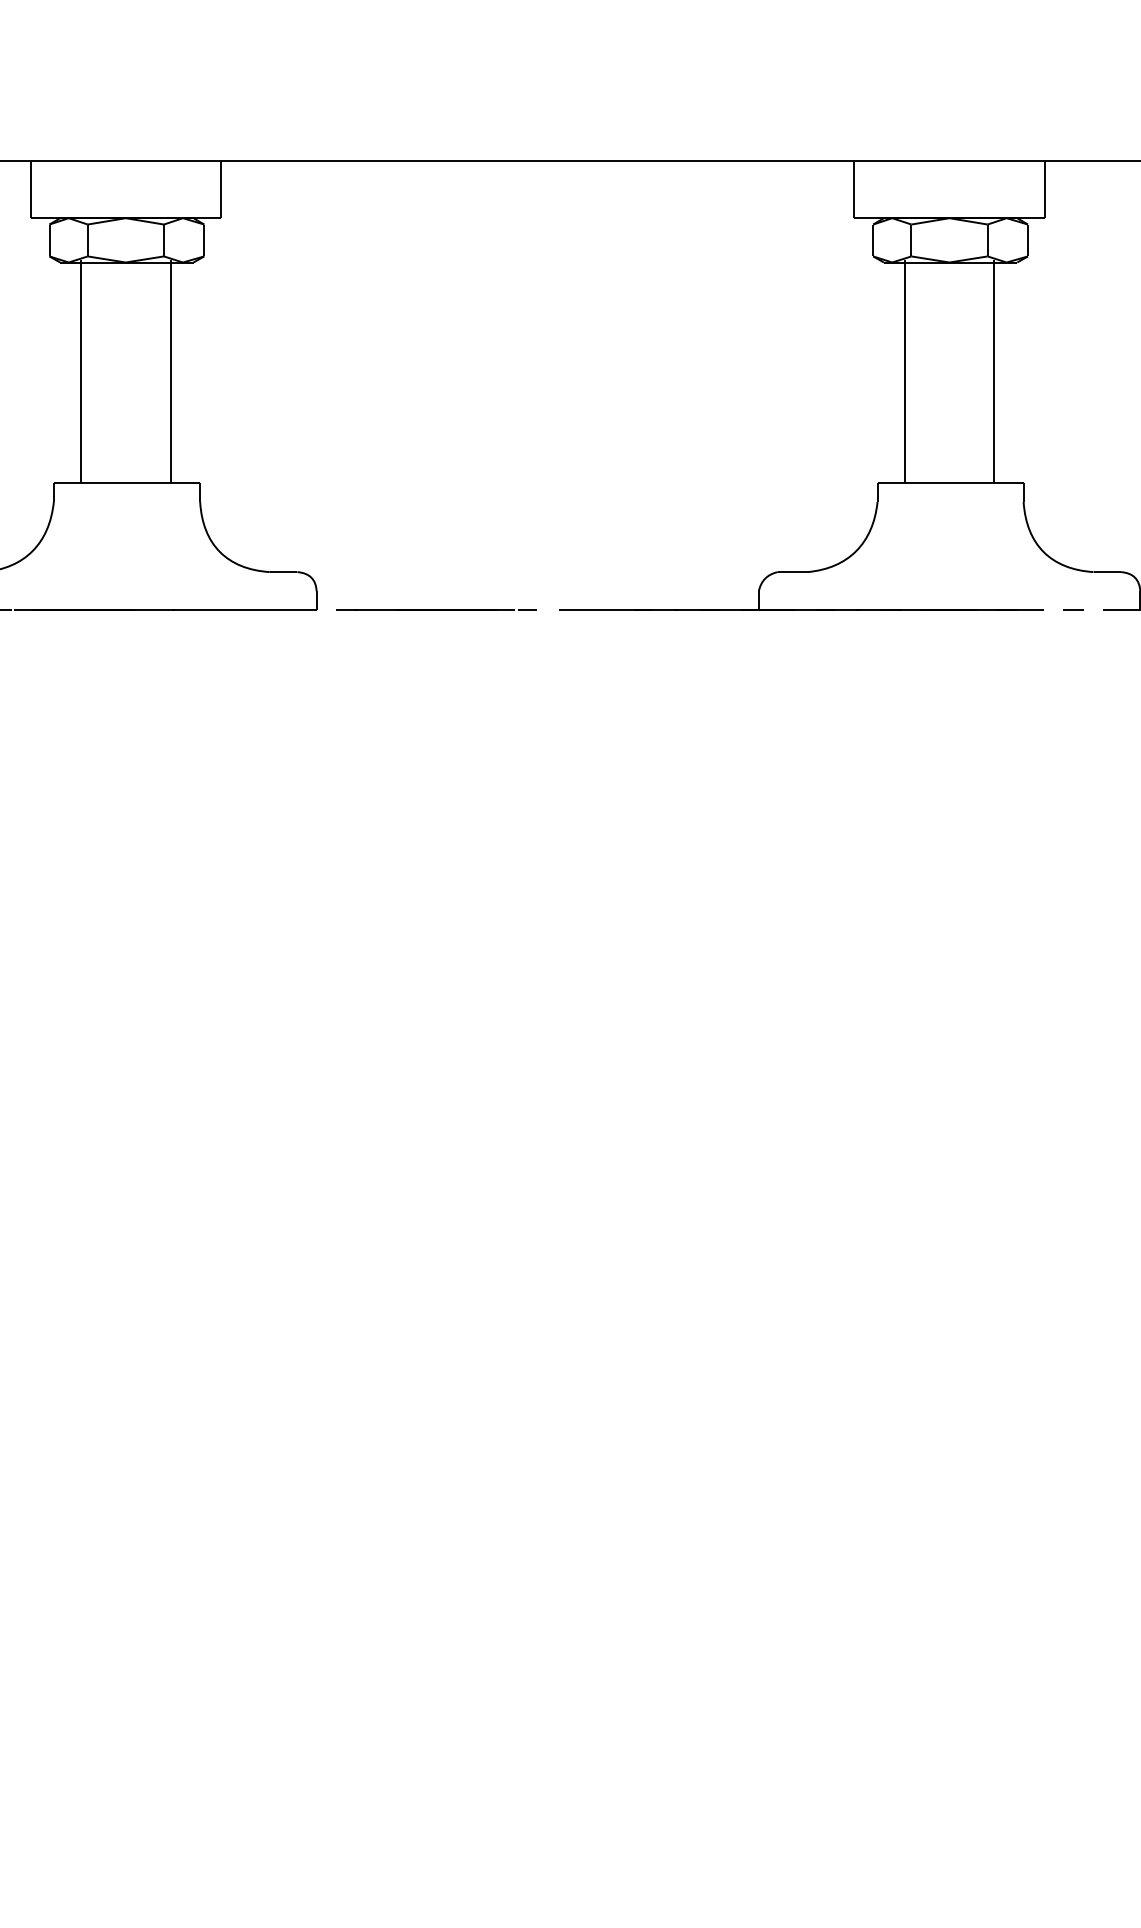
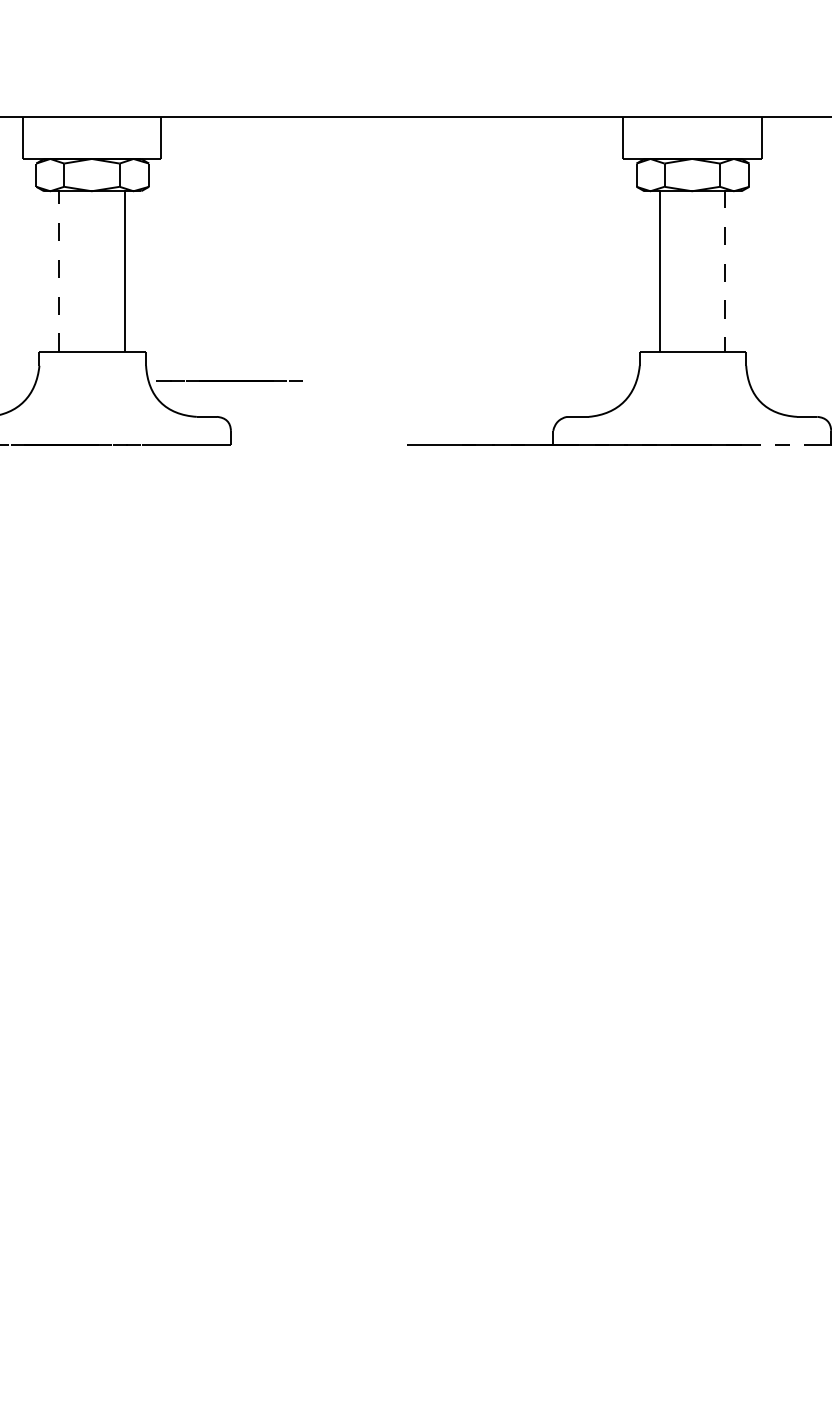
line: (81, 371) -> (59, 270), solid -> dashed
line: (994, 372) -> (725, 271), solid -> dashed
line: (436, 609) -> (229, 380), moved

